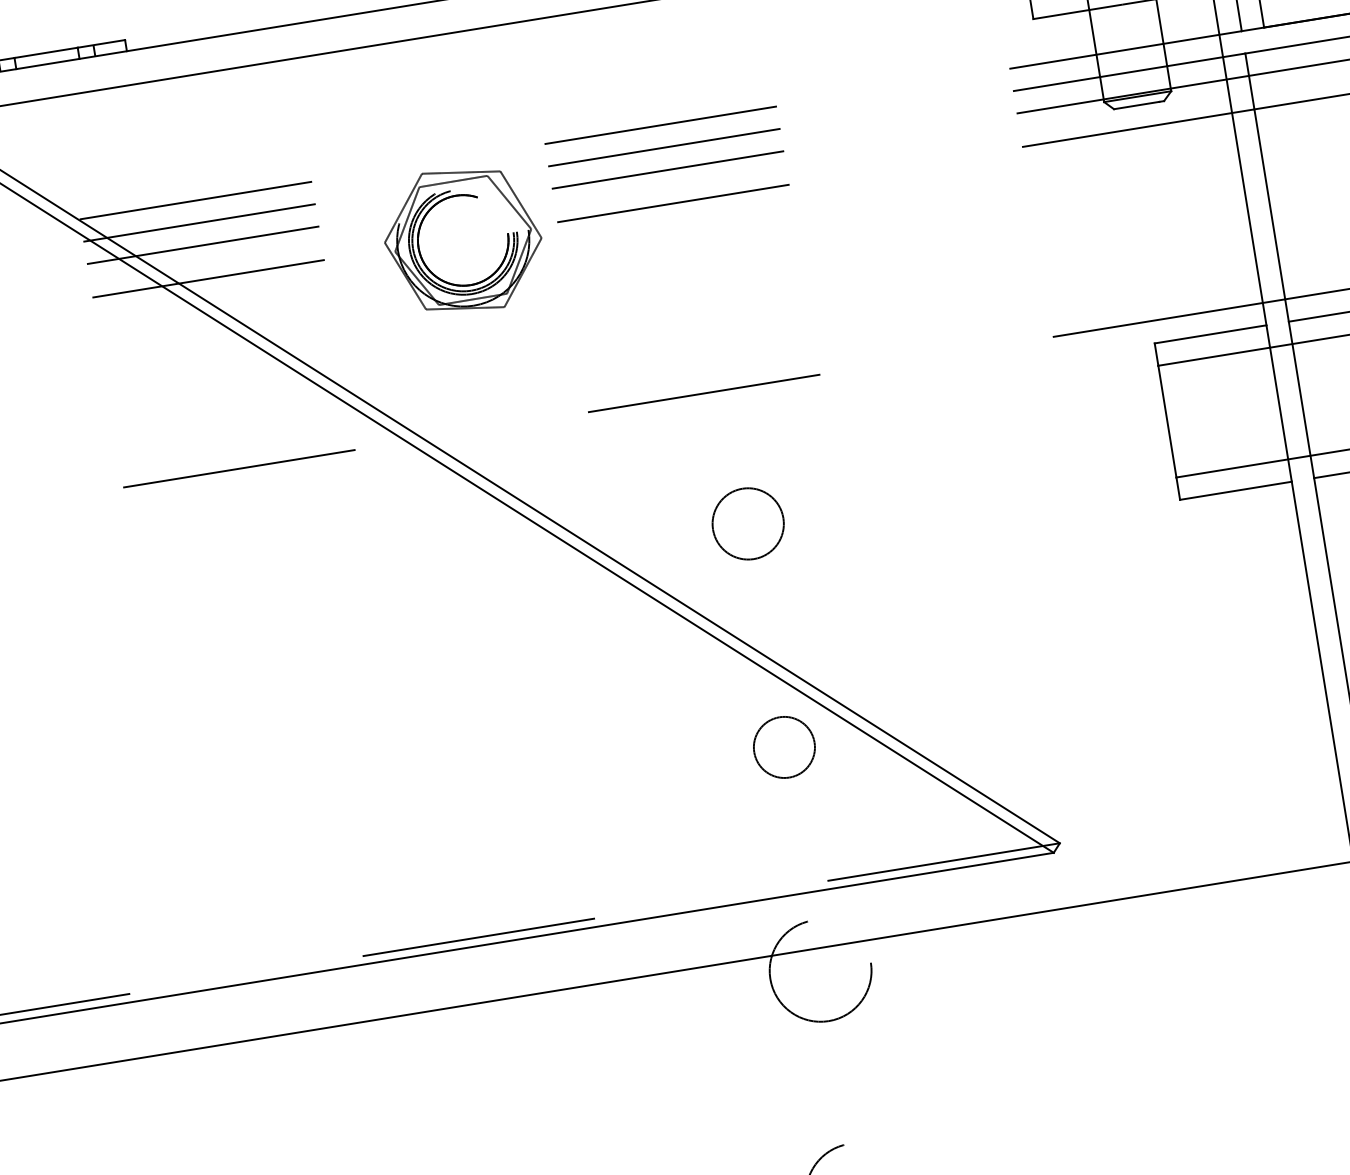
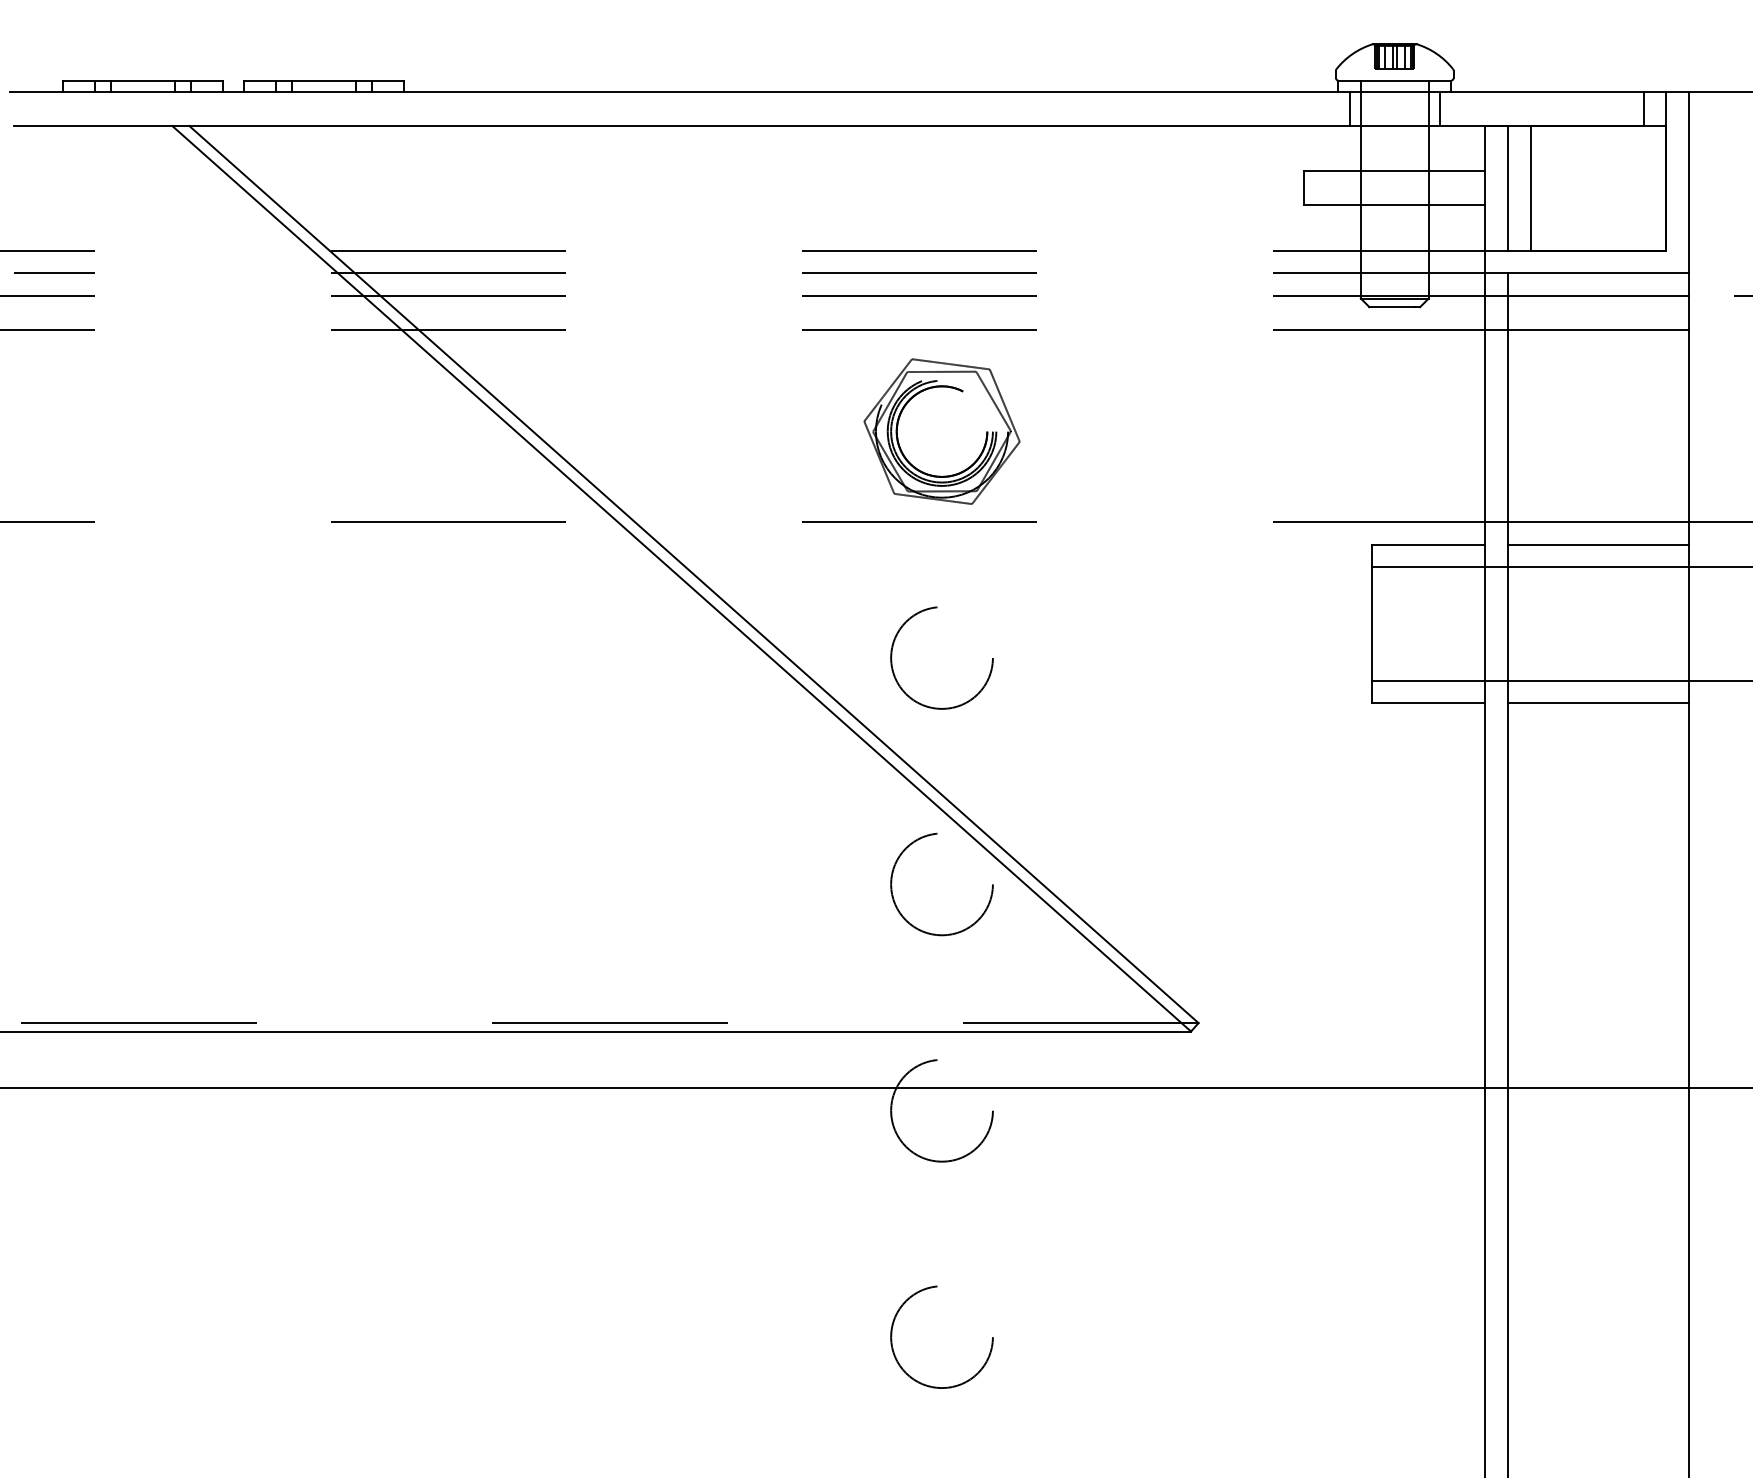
part: (462, 240) -> (941, 431), moved
circle: (747, 523) -> (941, 657), size x1.43
circle: (783, 747) -> (941, 884), size x1.67

